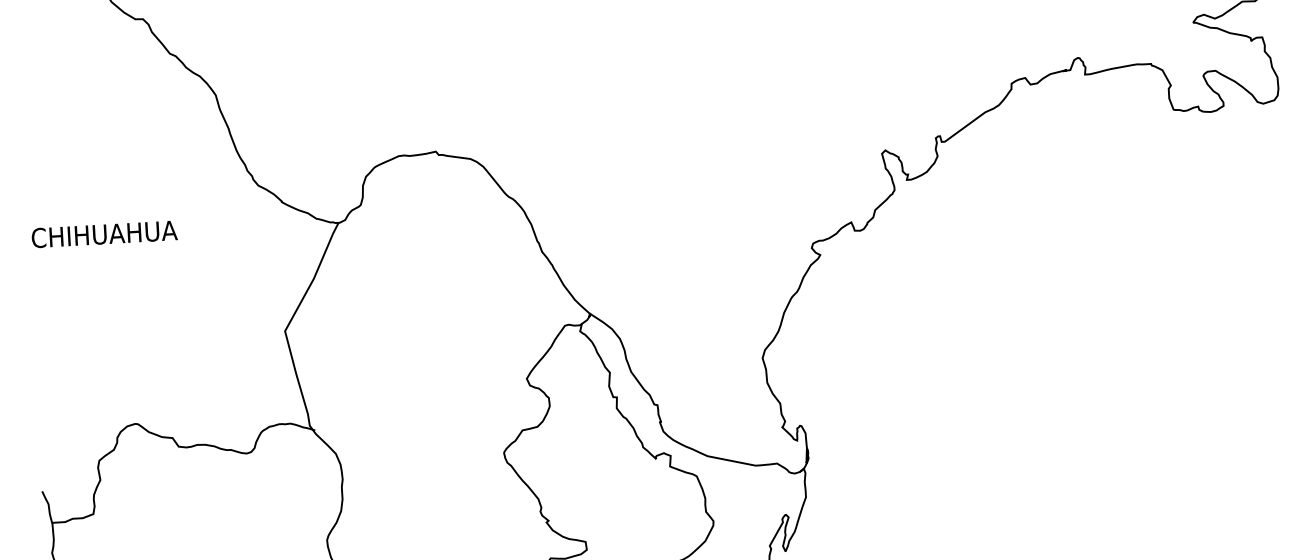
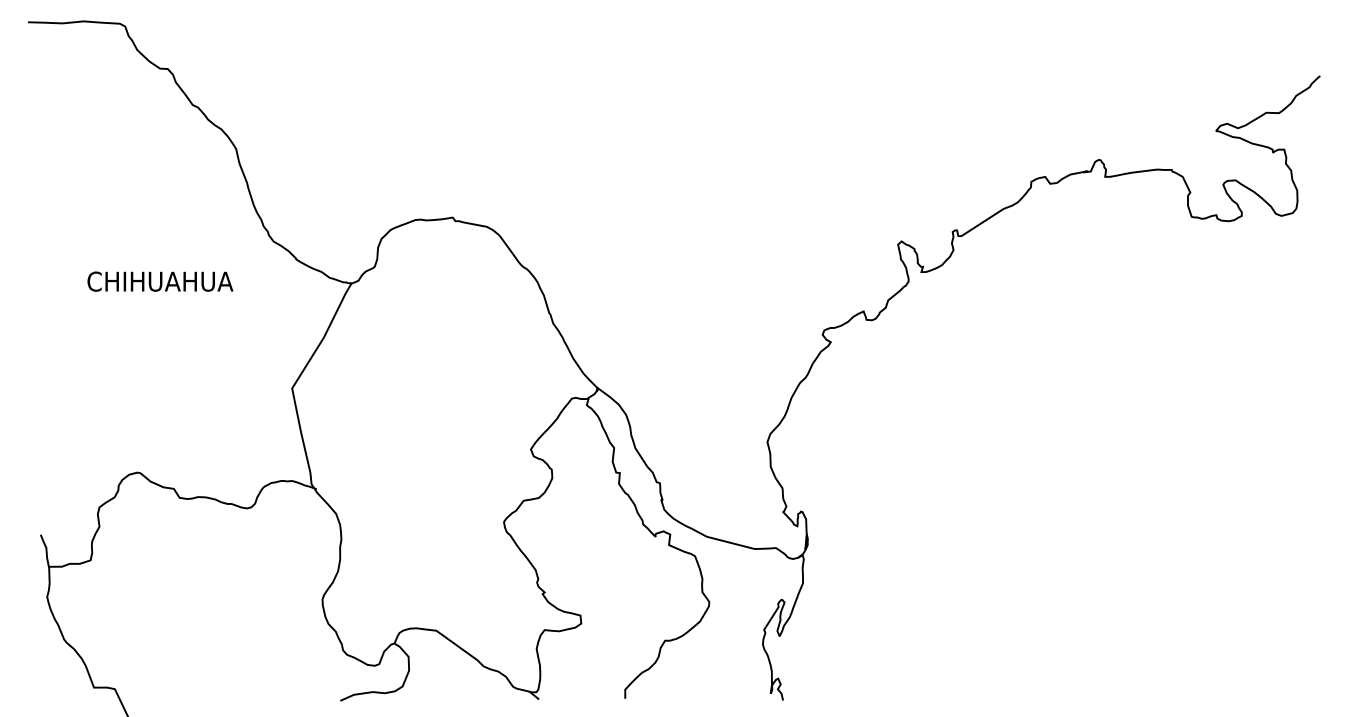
text: (104, 234) -> (160, 281), moved

